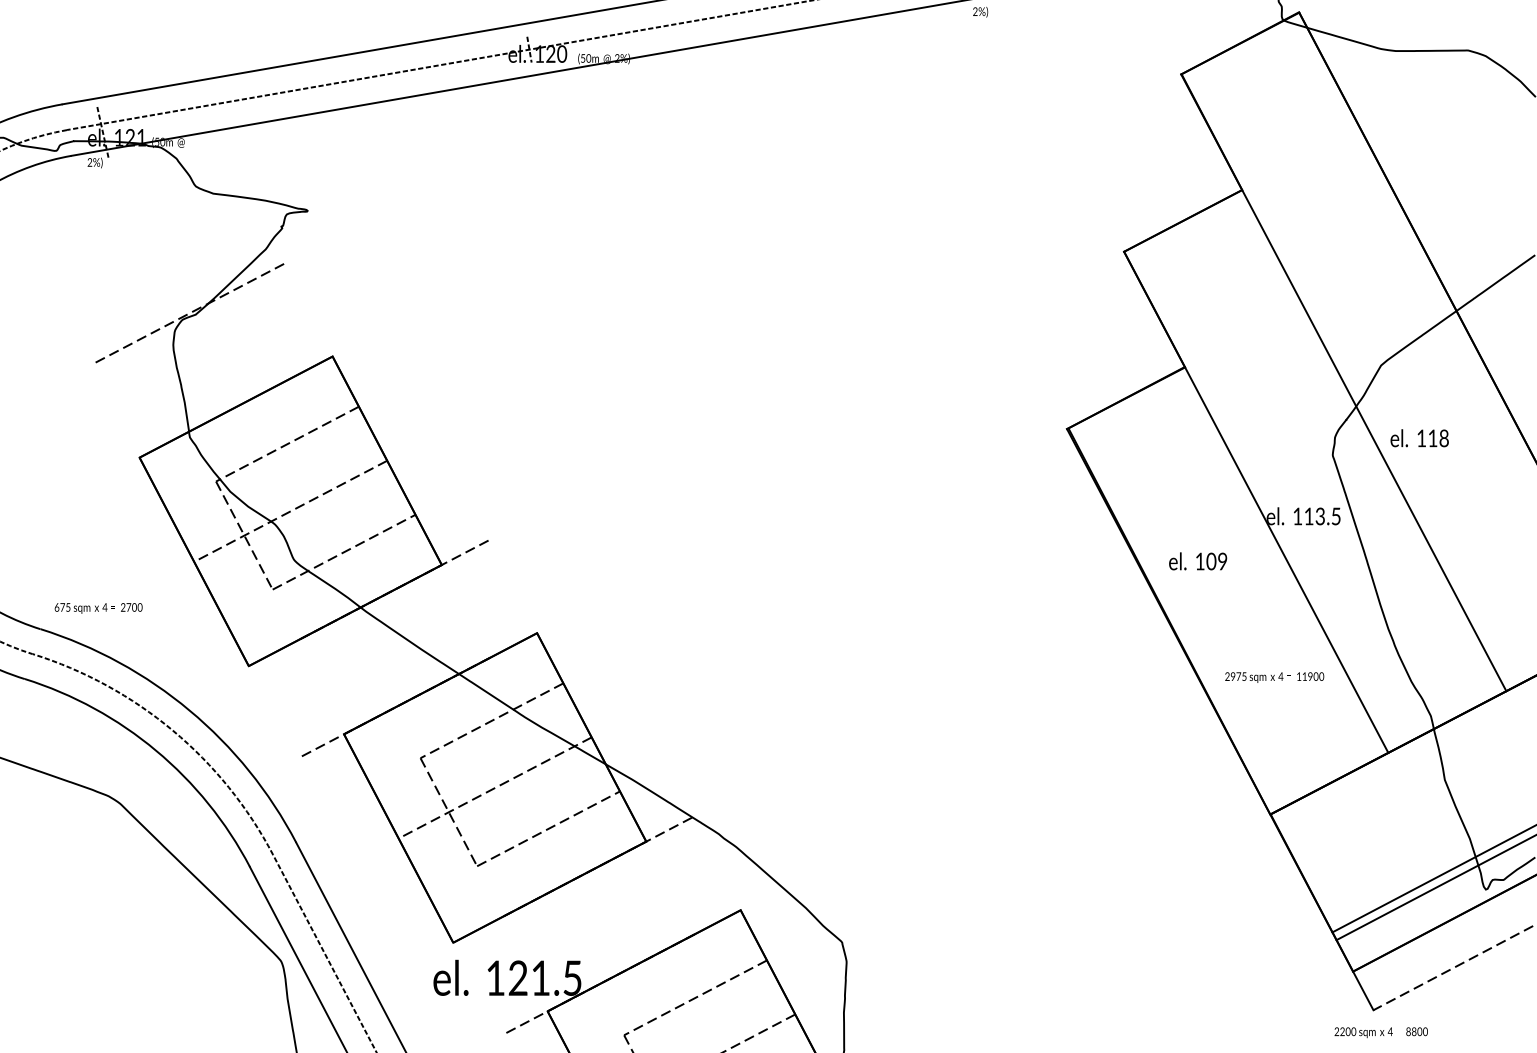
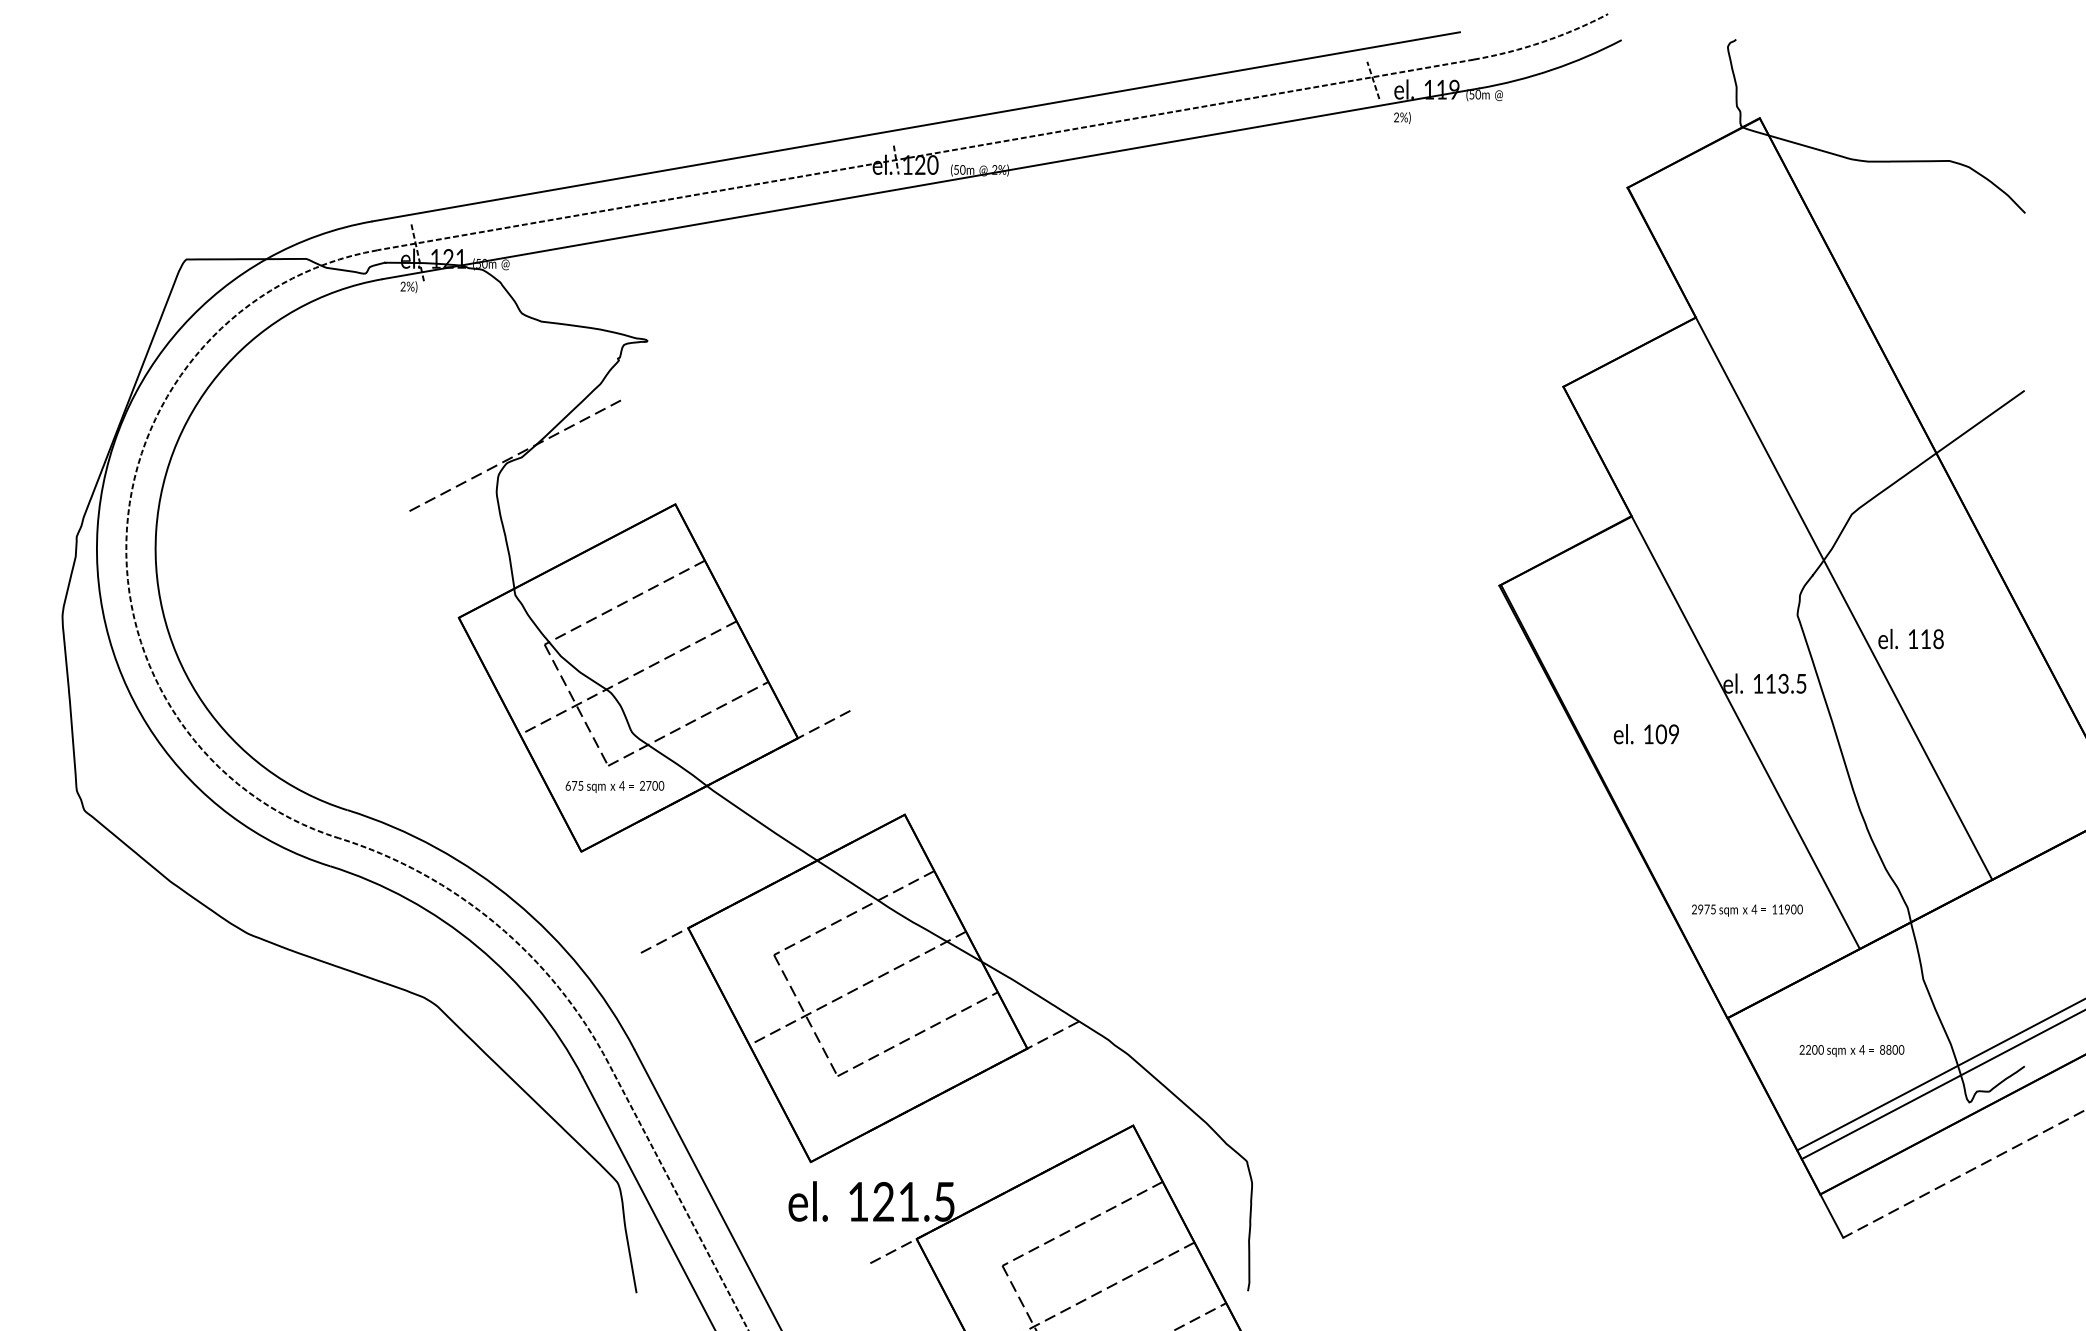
text: (1419, 438) -> (1910, 639), moved
text: (98, 608) -> (614, 786), moved
text: (1274, 677) -> (1747, 910), moved
text: (1380, 1032) -> (1851, 1050), moved

